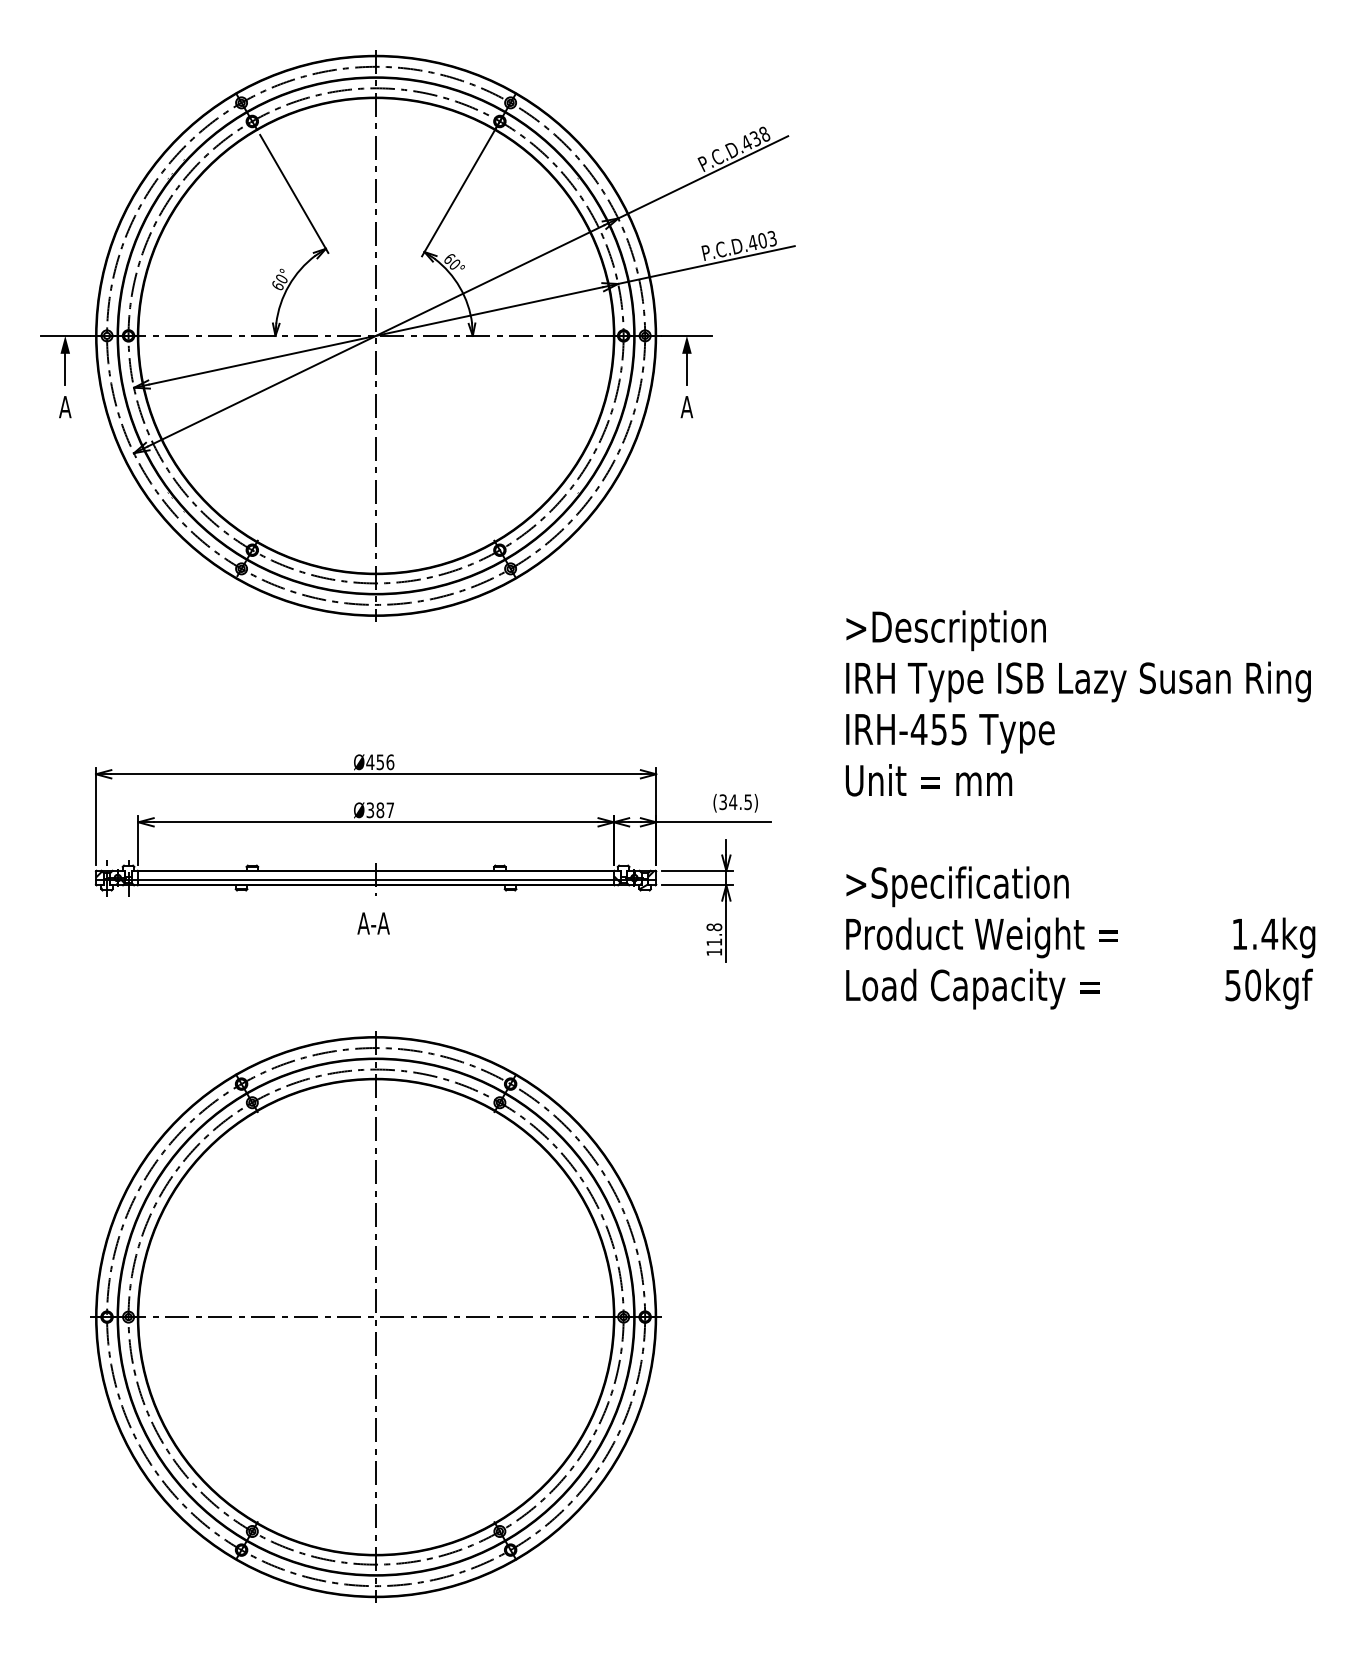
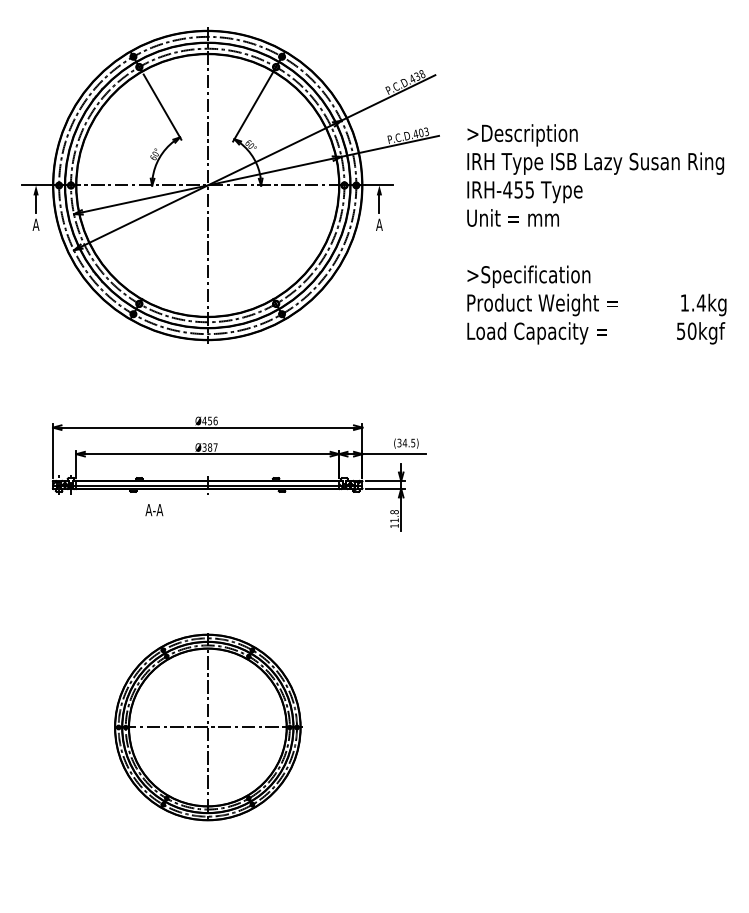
text: (1079, 810) -> (596, 234), moved
text: (373, 924) -> (154, 510), moved
part: (375, 1317) -> (207, 727), size x0.6

